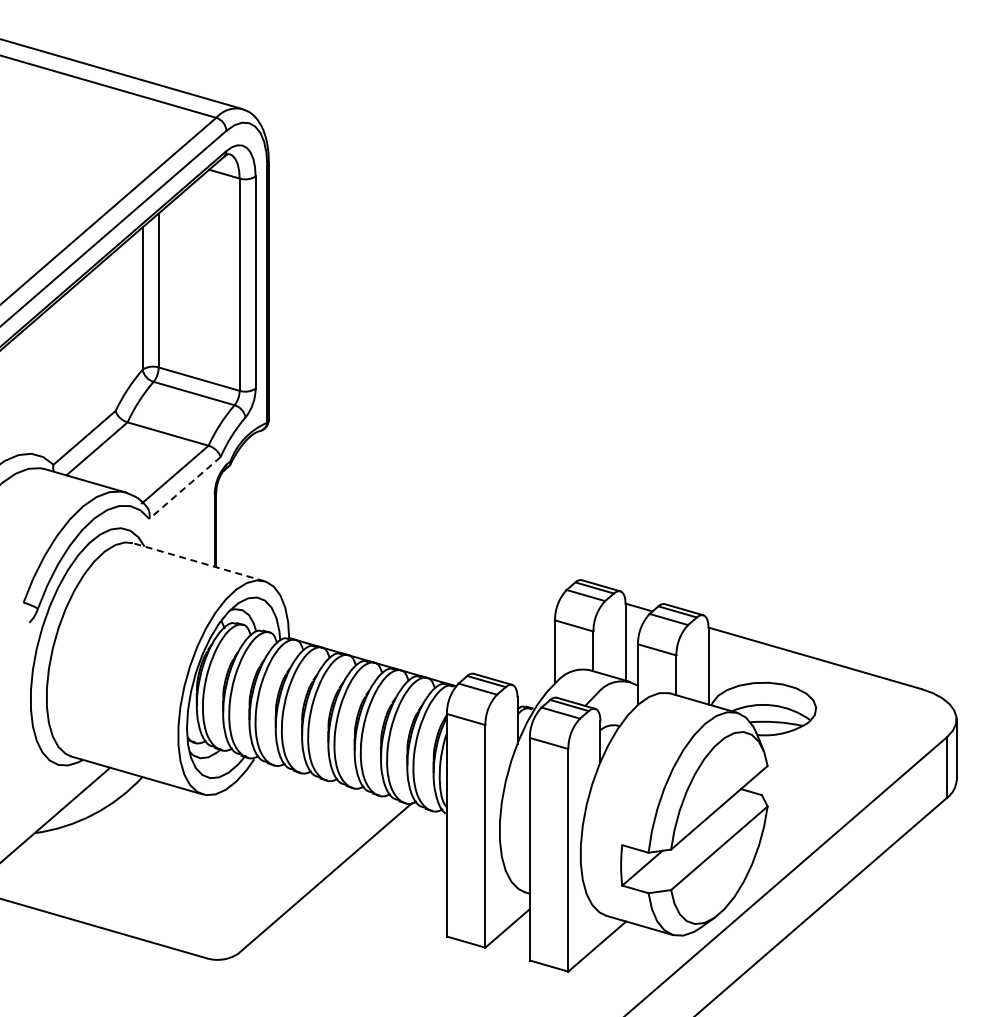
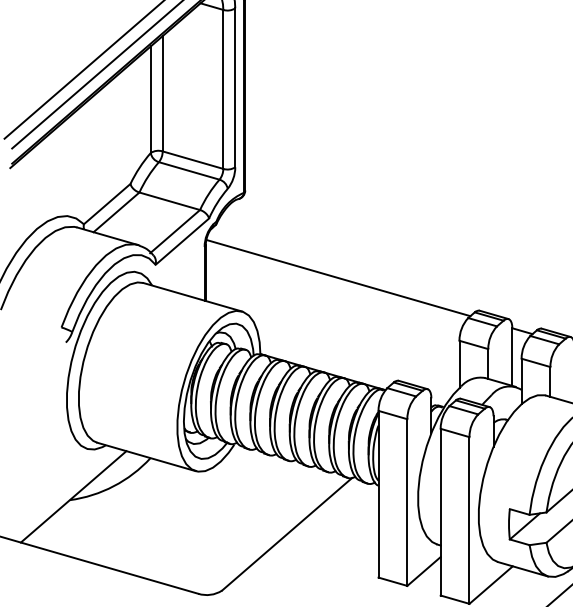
line: (184, 488) -> (182, 242), dashed -> solid
line: (393, 536) -> (338, 277), added
line: (198, 562) -> (192, 297), dashed -> solid

